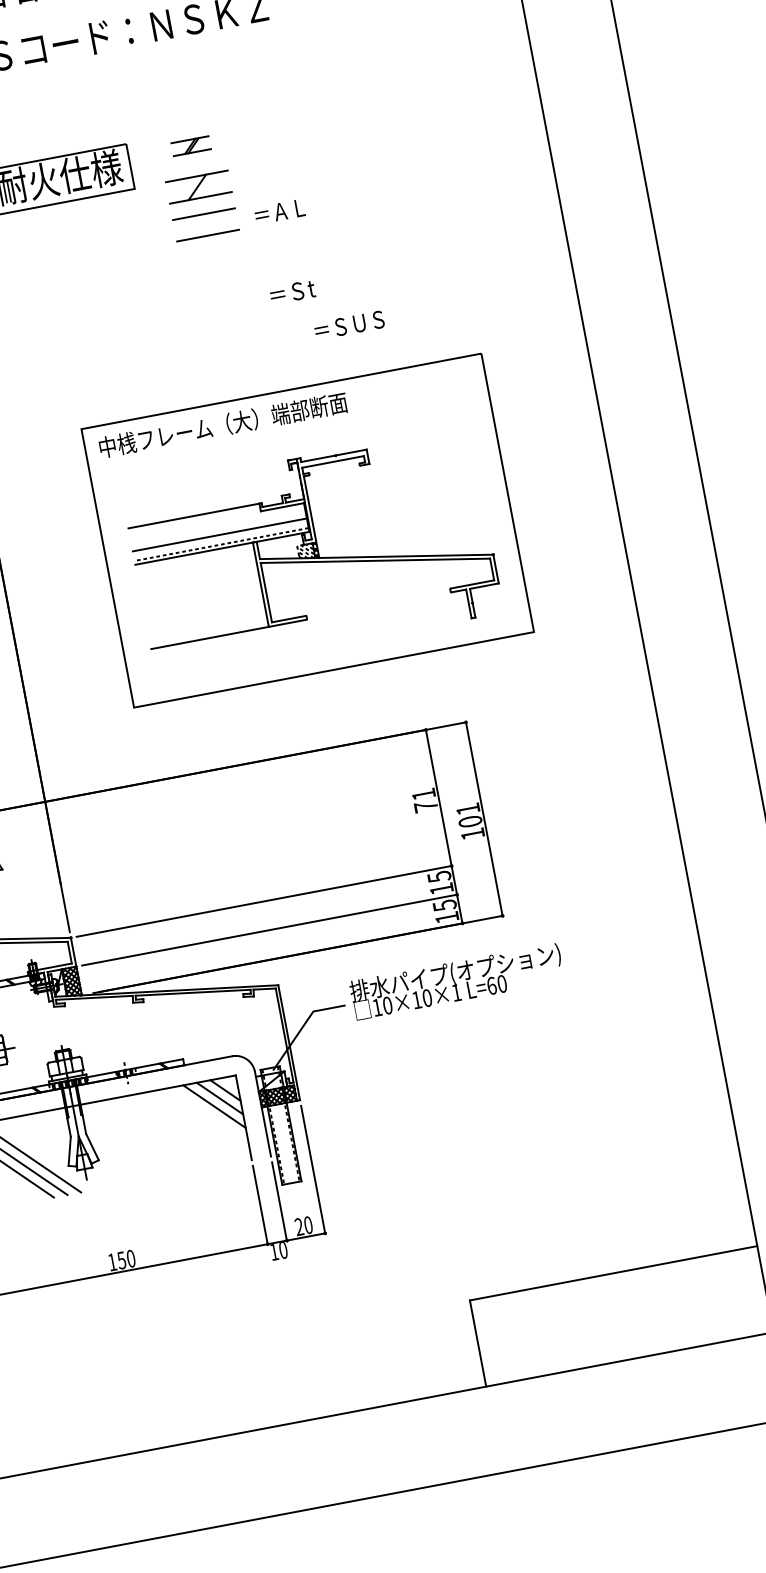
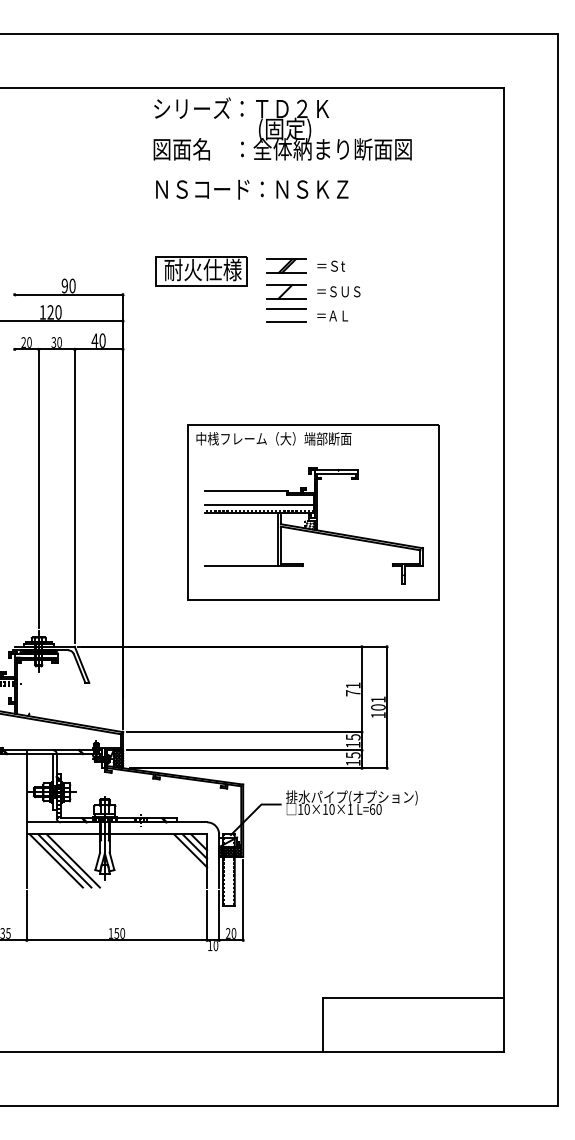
part: (191, 145) -> (286, 265), size x1.67
text: (291, 291) -> (330, 265), moved
text: (348, 324) -> (338, 291), moved

